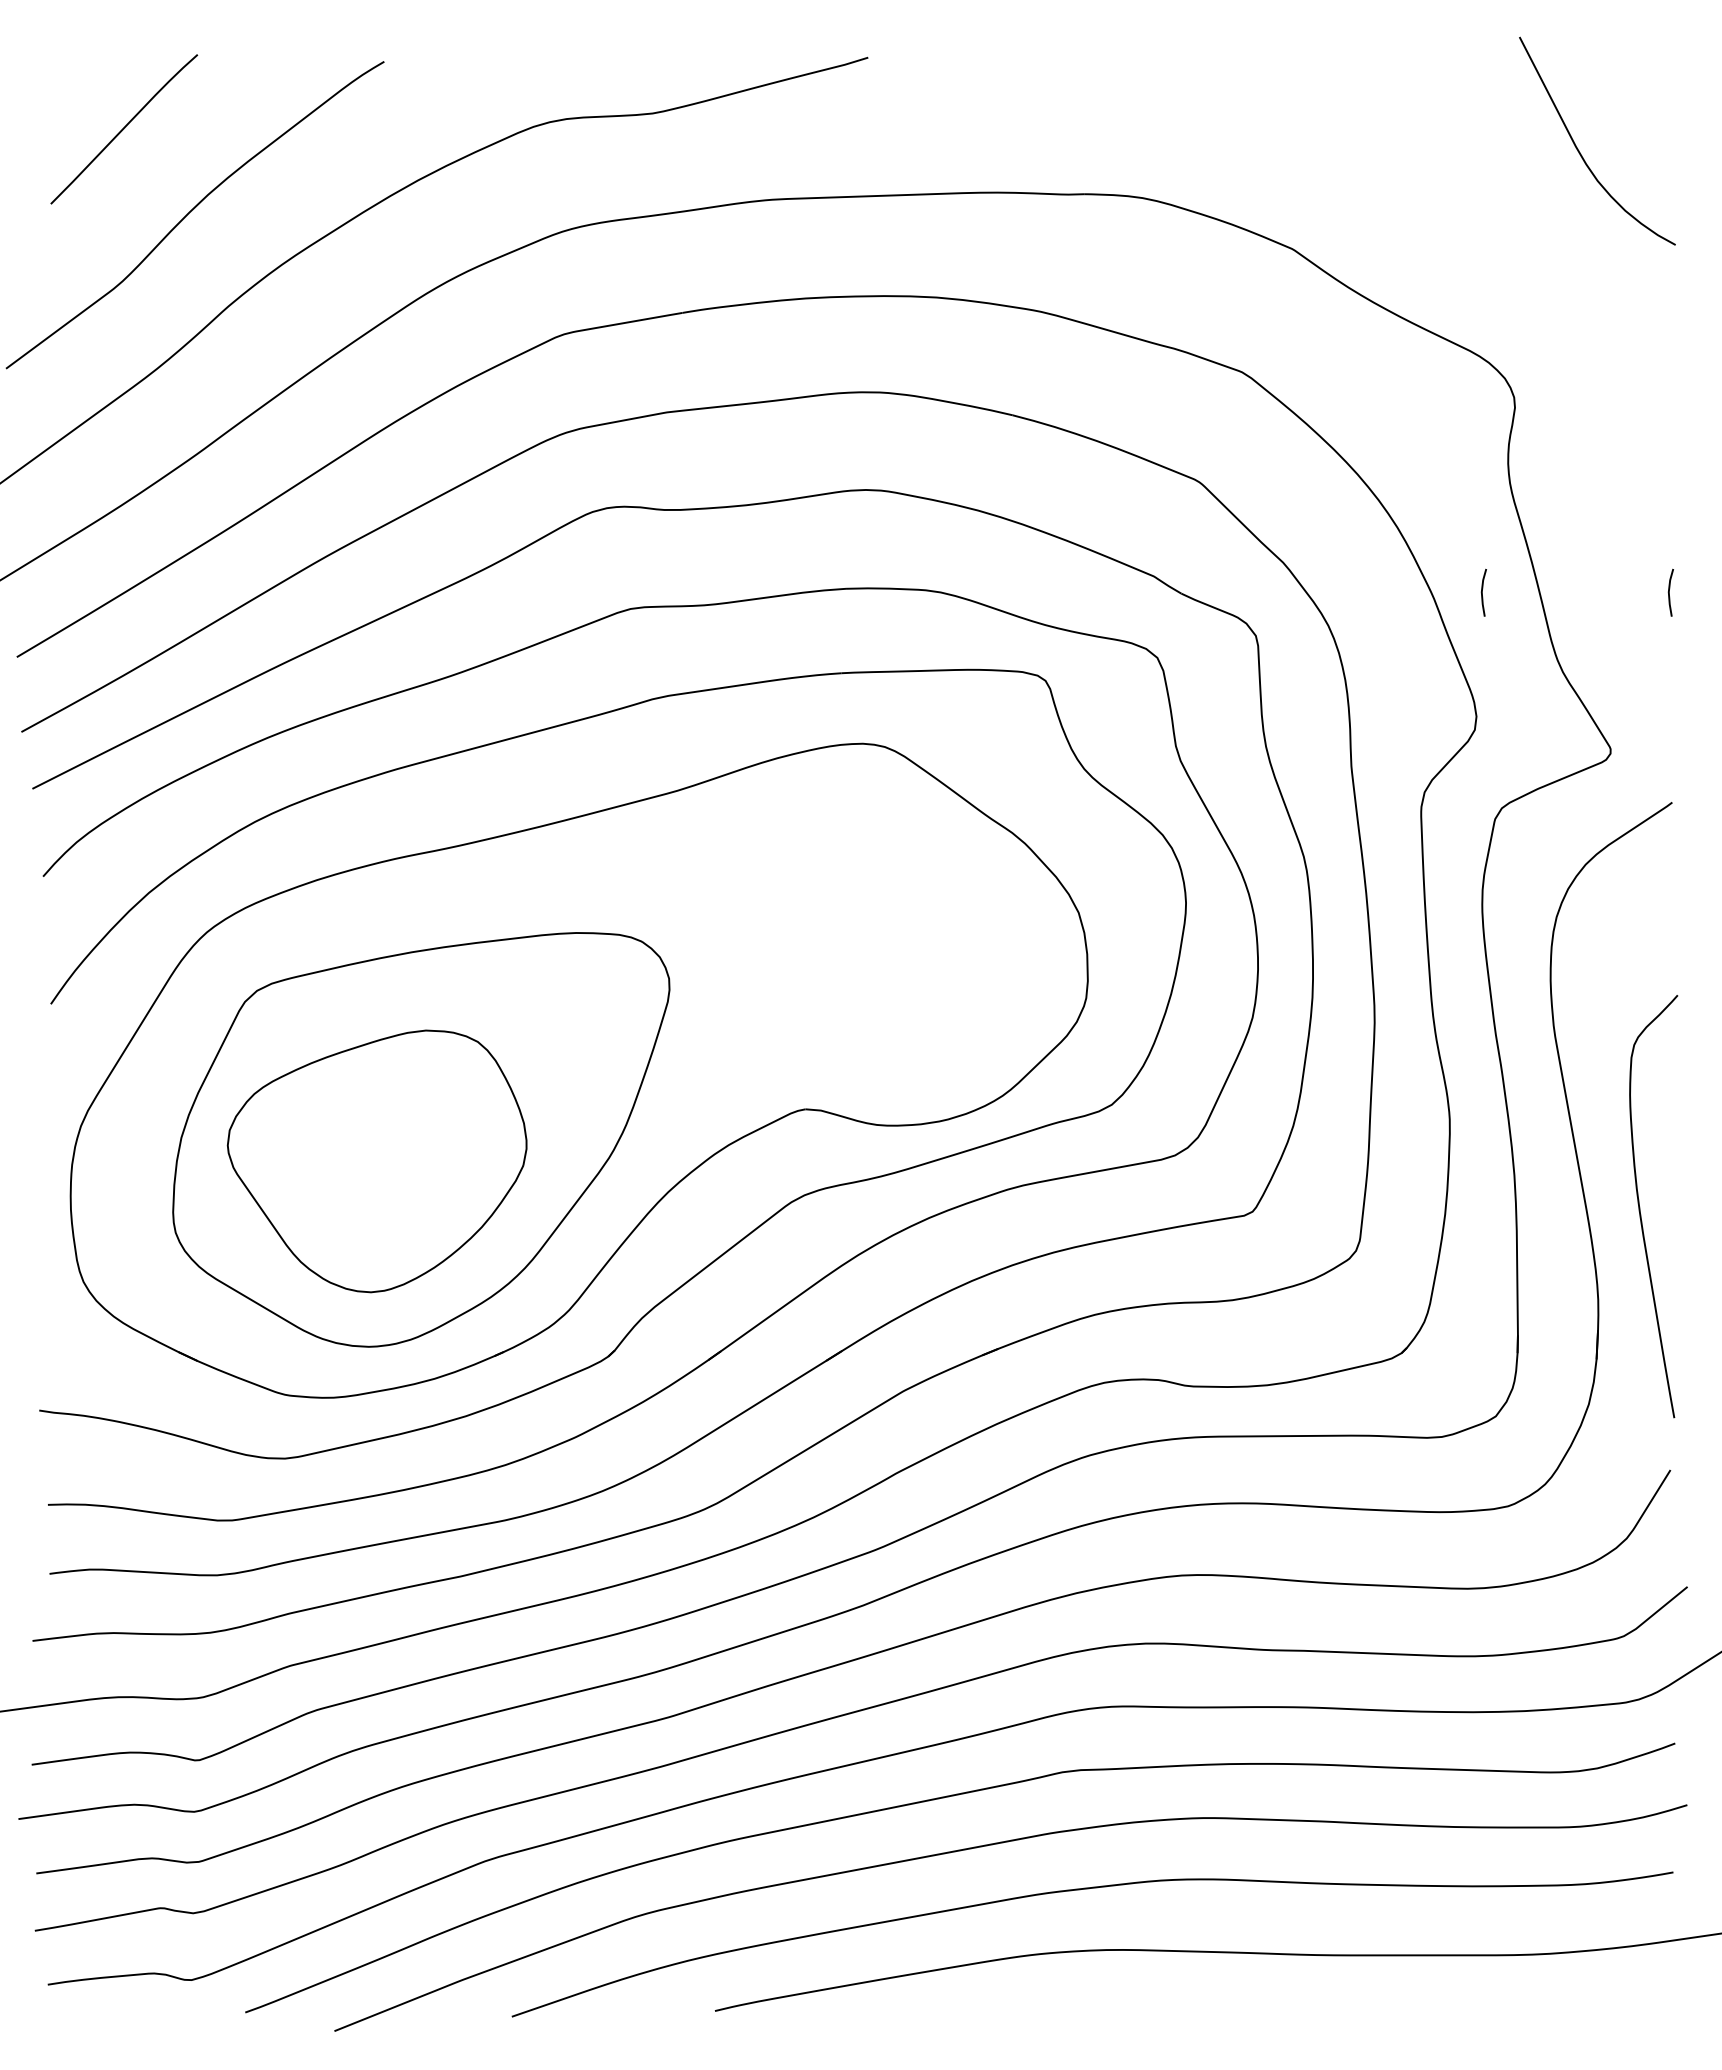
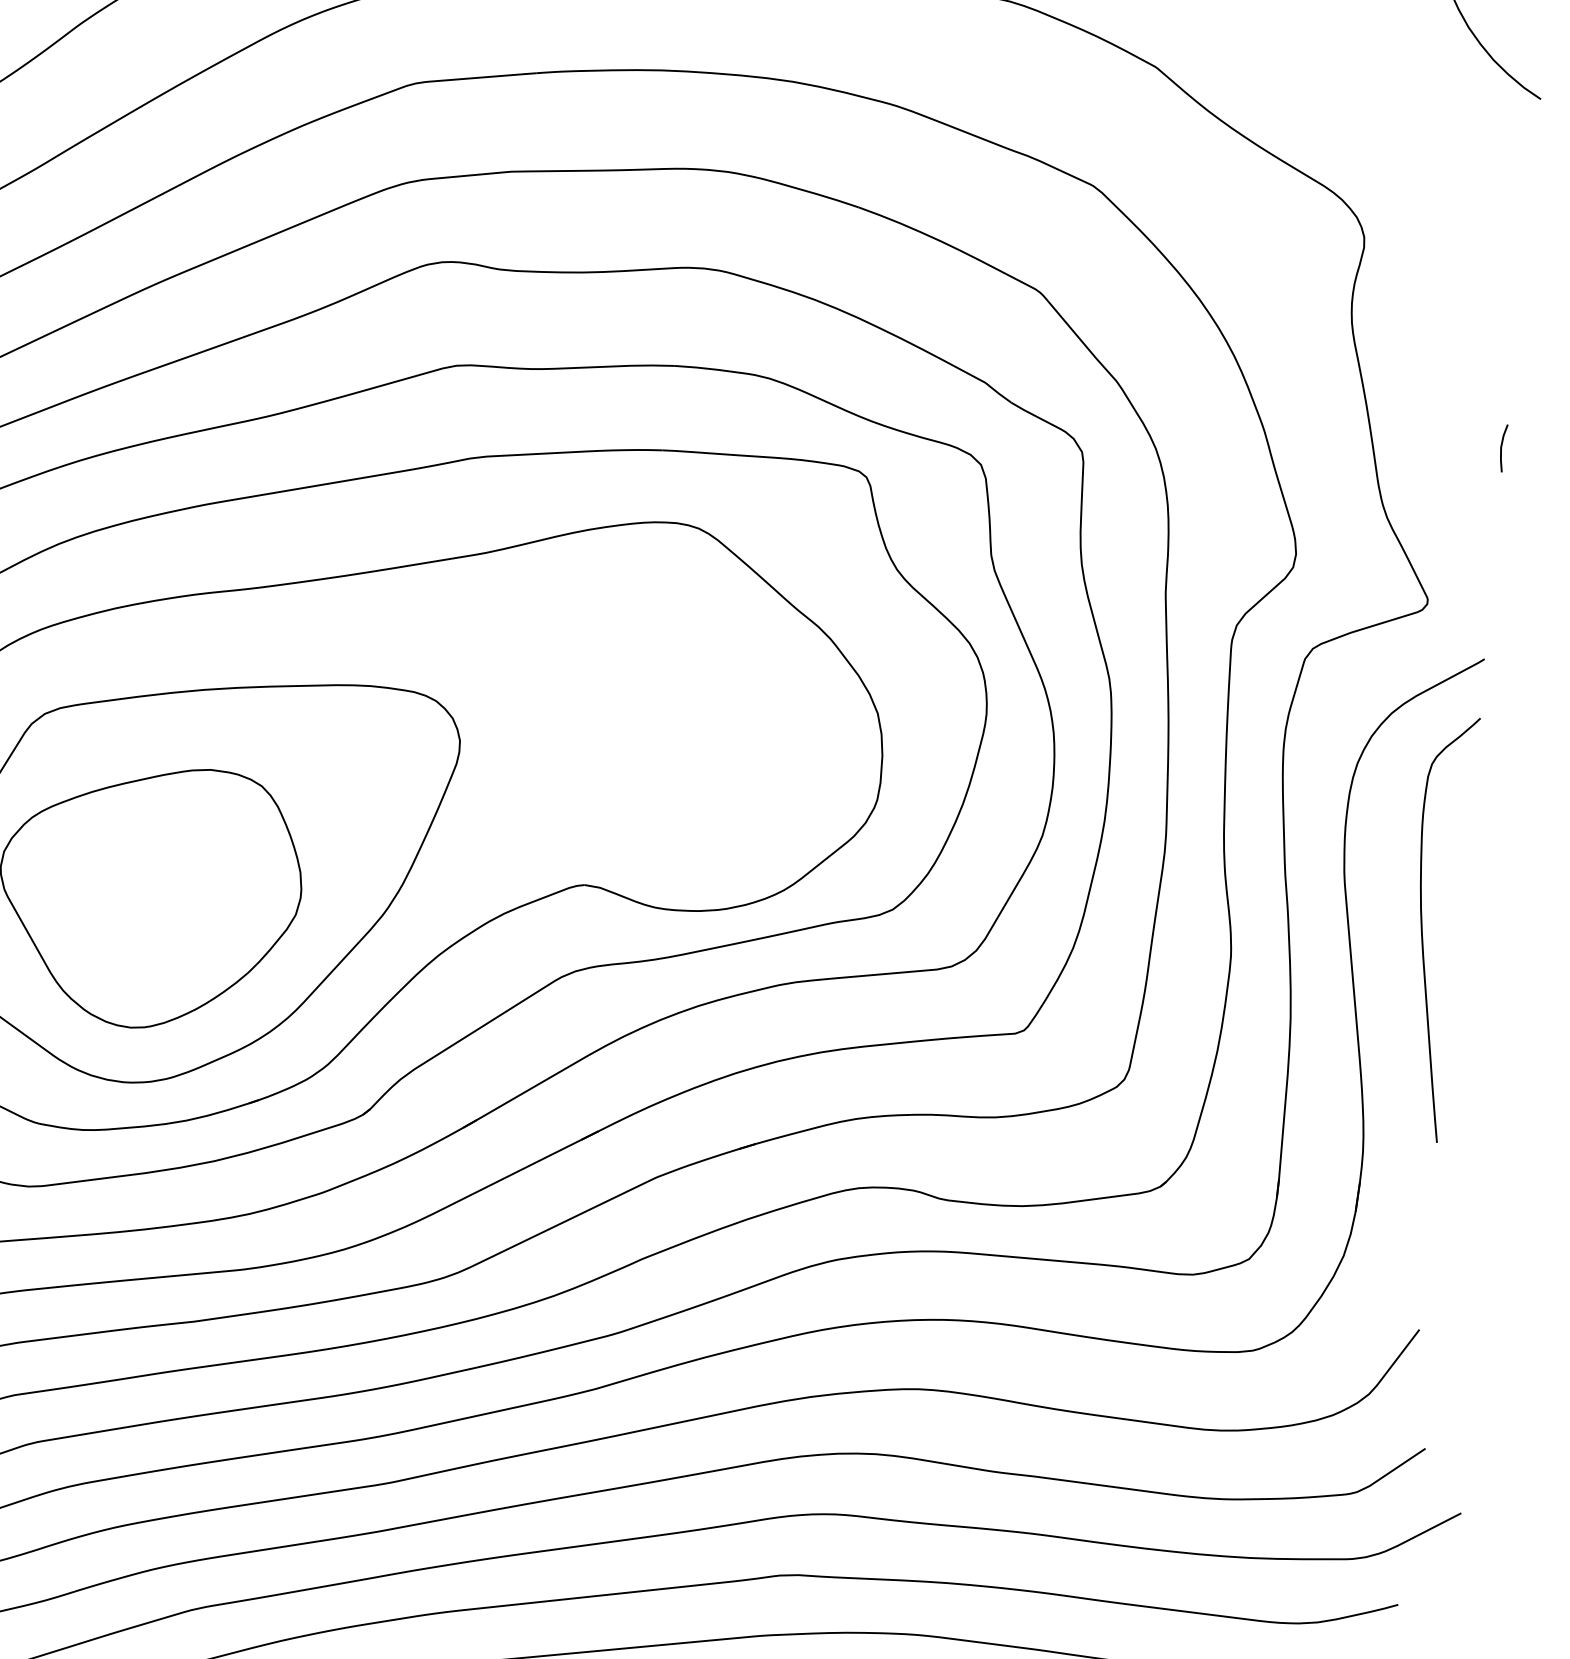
line: (1482, 592) -> (1313, 430), removed
curve: (1640, 1207) -> (1422, 927), moved

